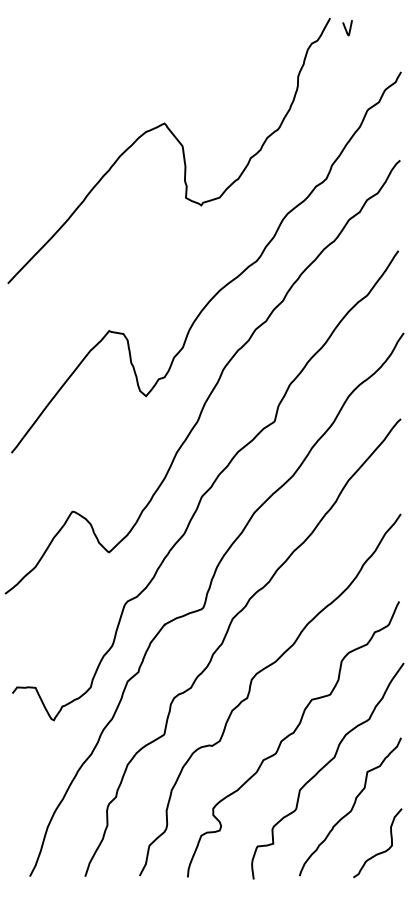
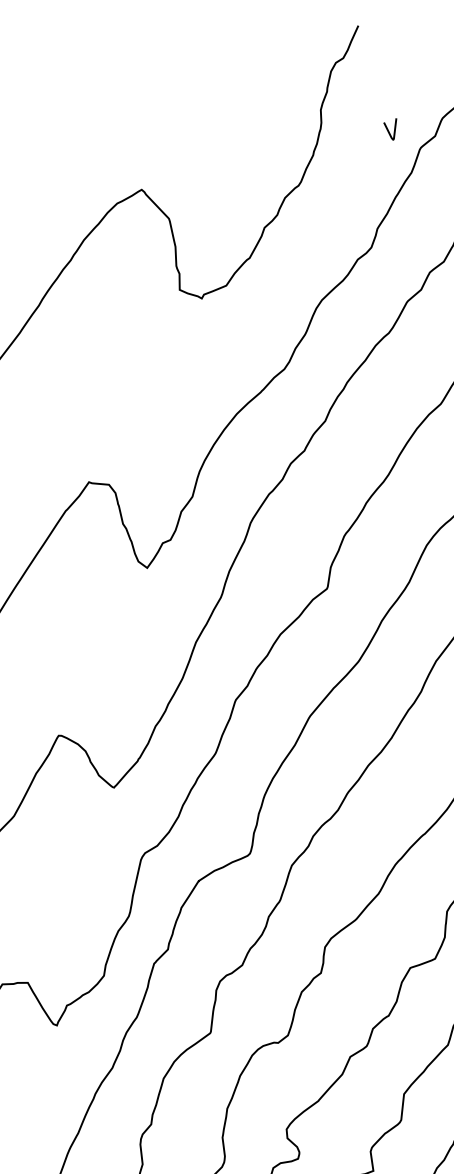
curve: (346, 28) -> (389, 130), moved

